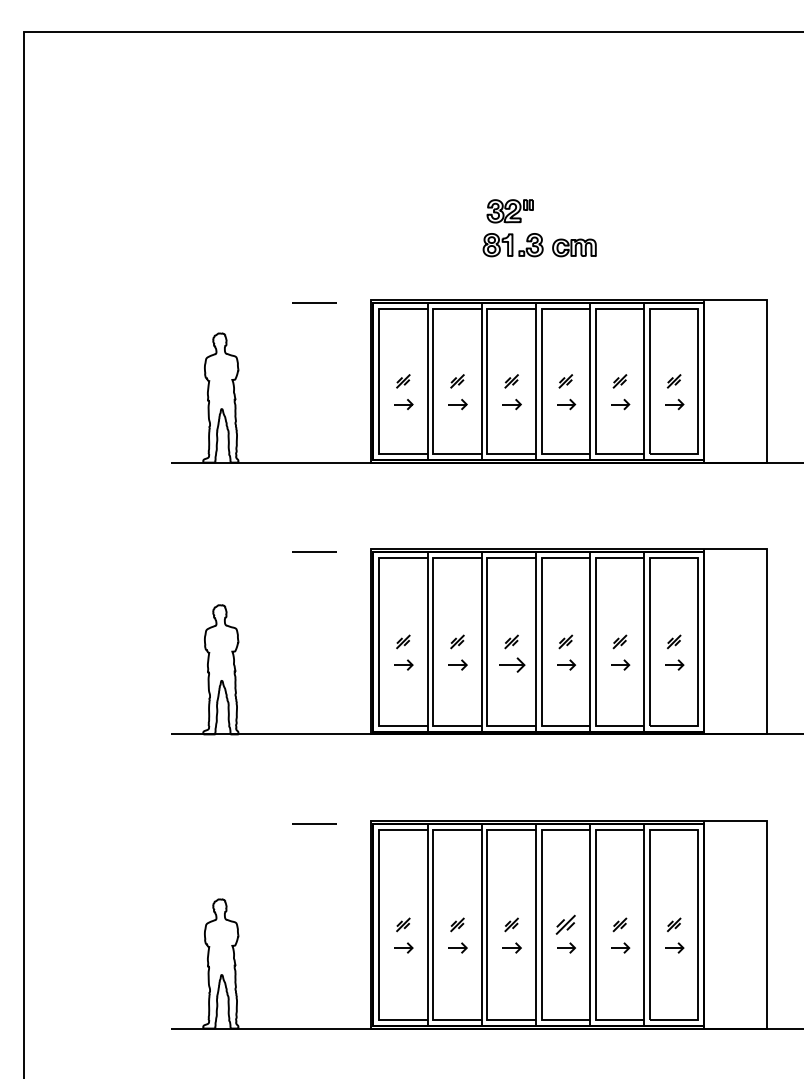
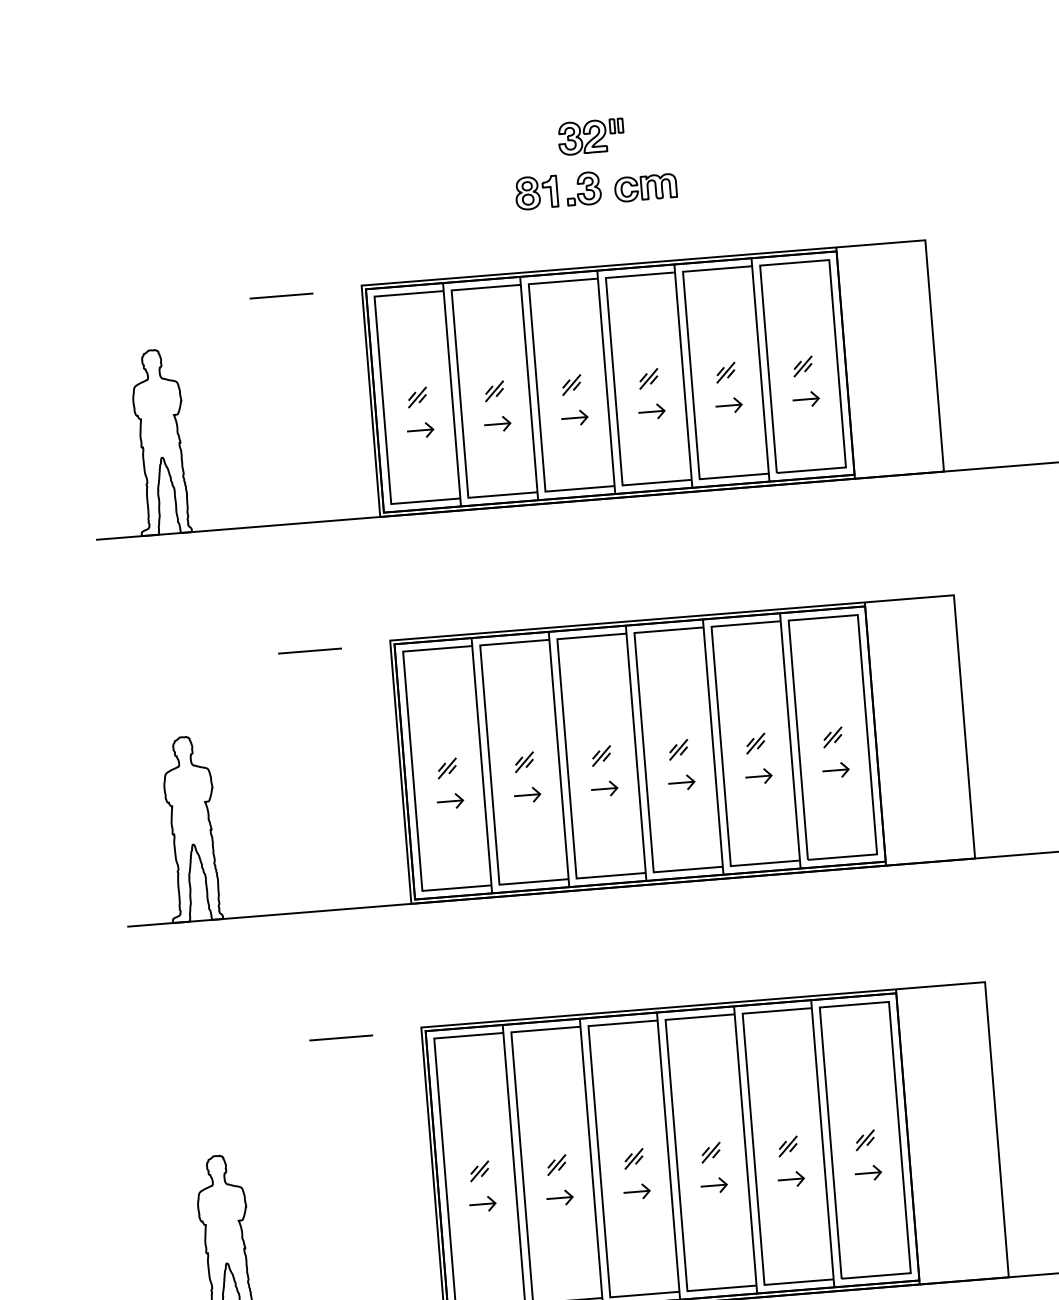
part: (509, 211) -> (590, 137), moved
part: (511, 664) -> (603, 788), size x0.71
part: (565, 924) -> (710, 1152), size x0.71

